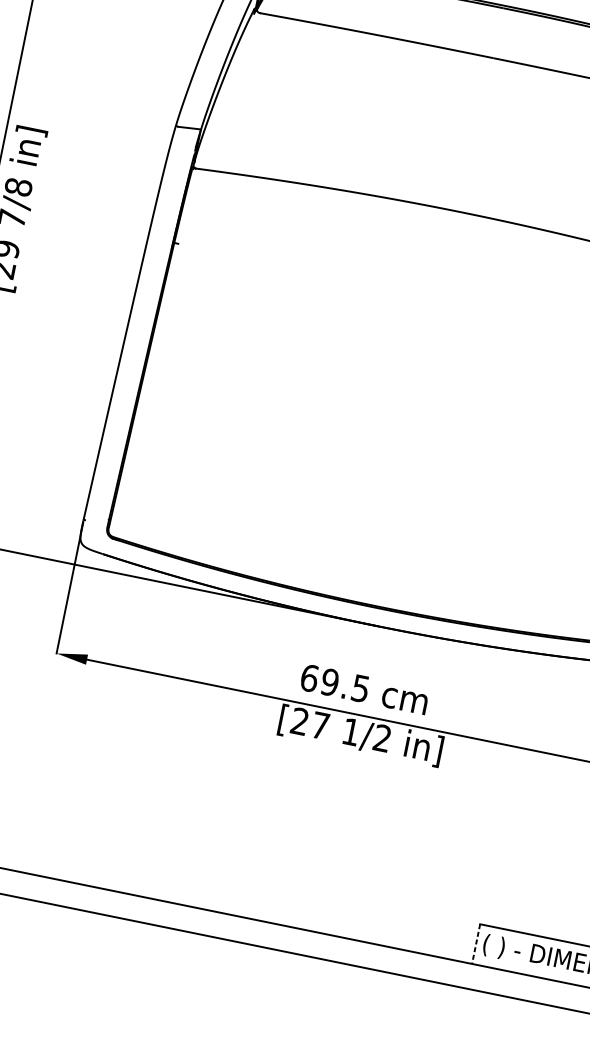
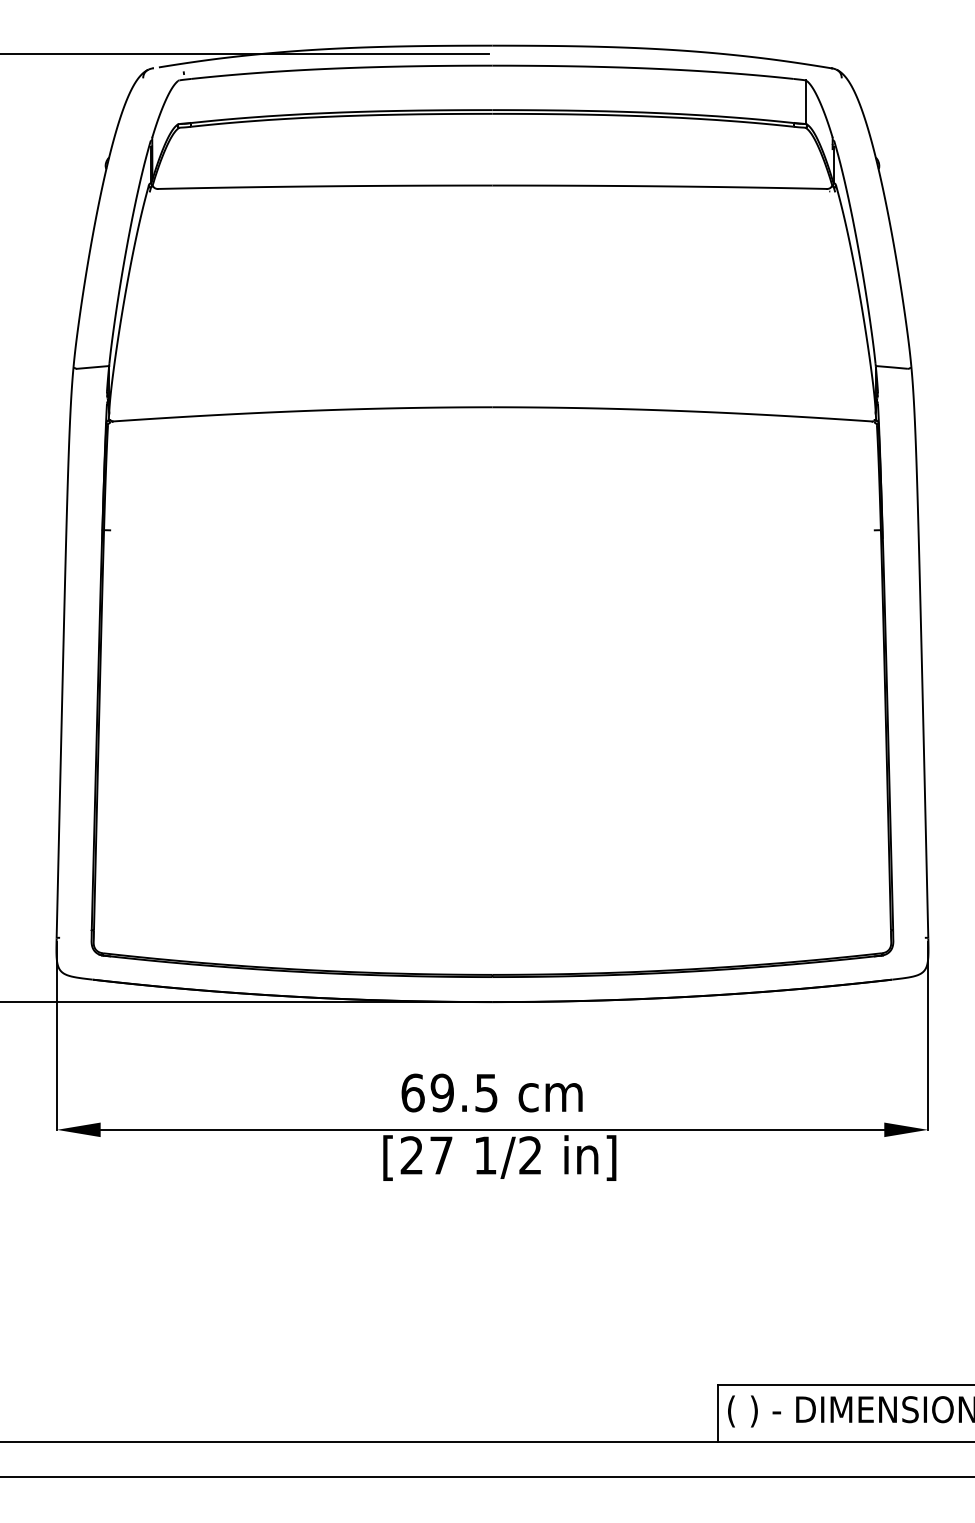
line: (476, 944) -> (717, 1413), dashed -> solid

